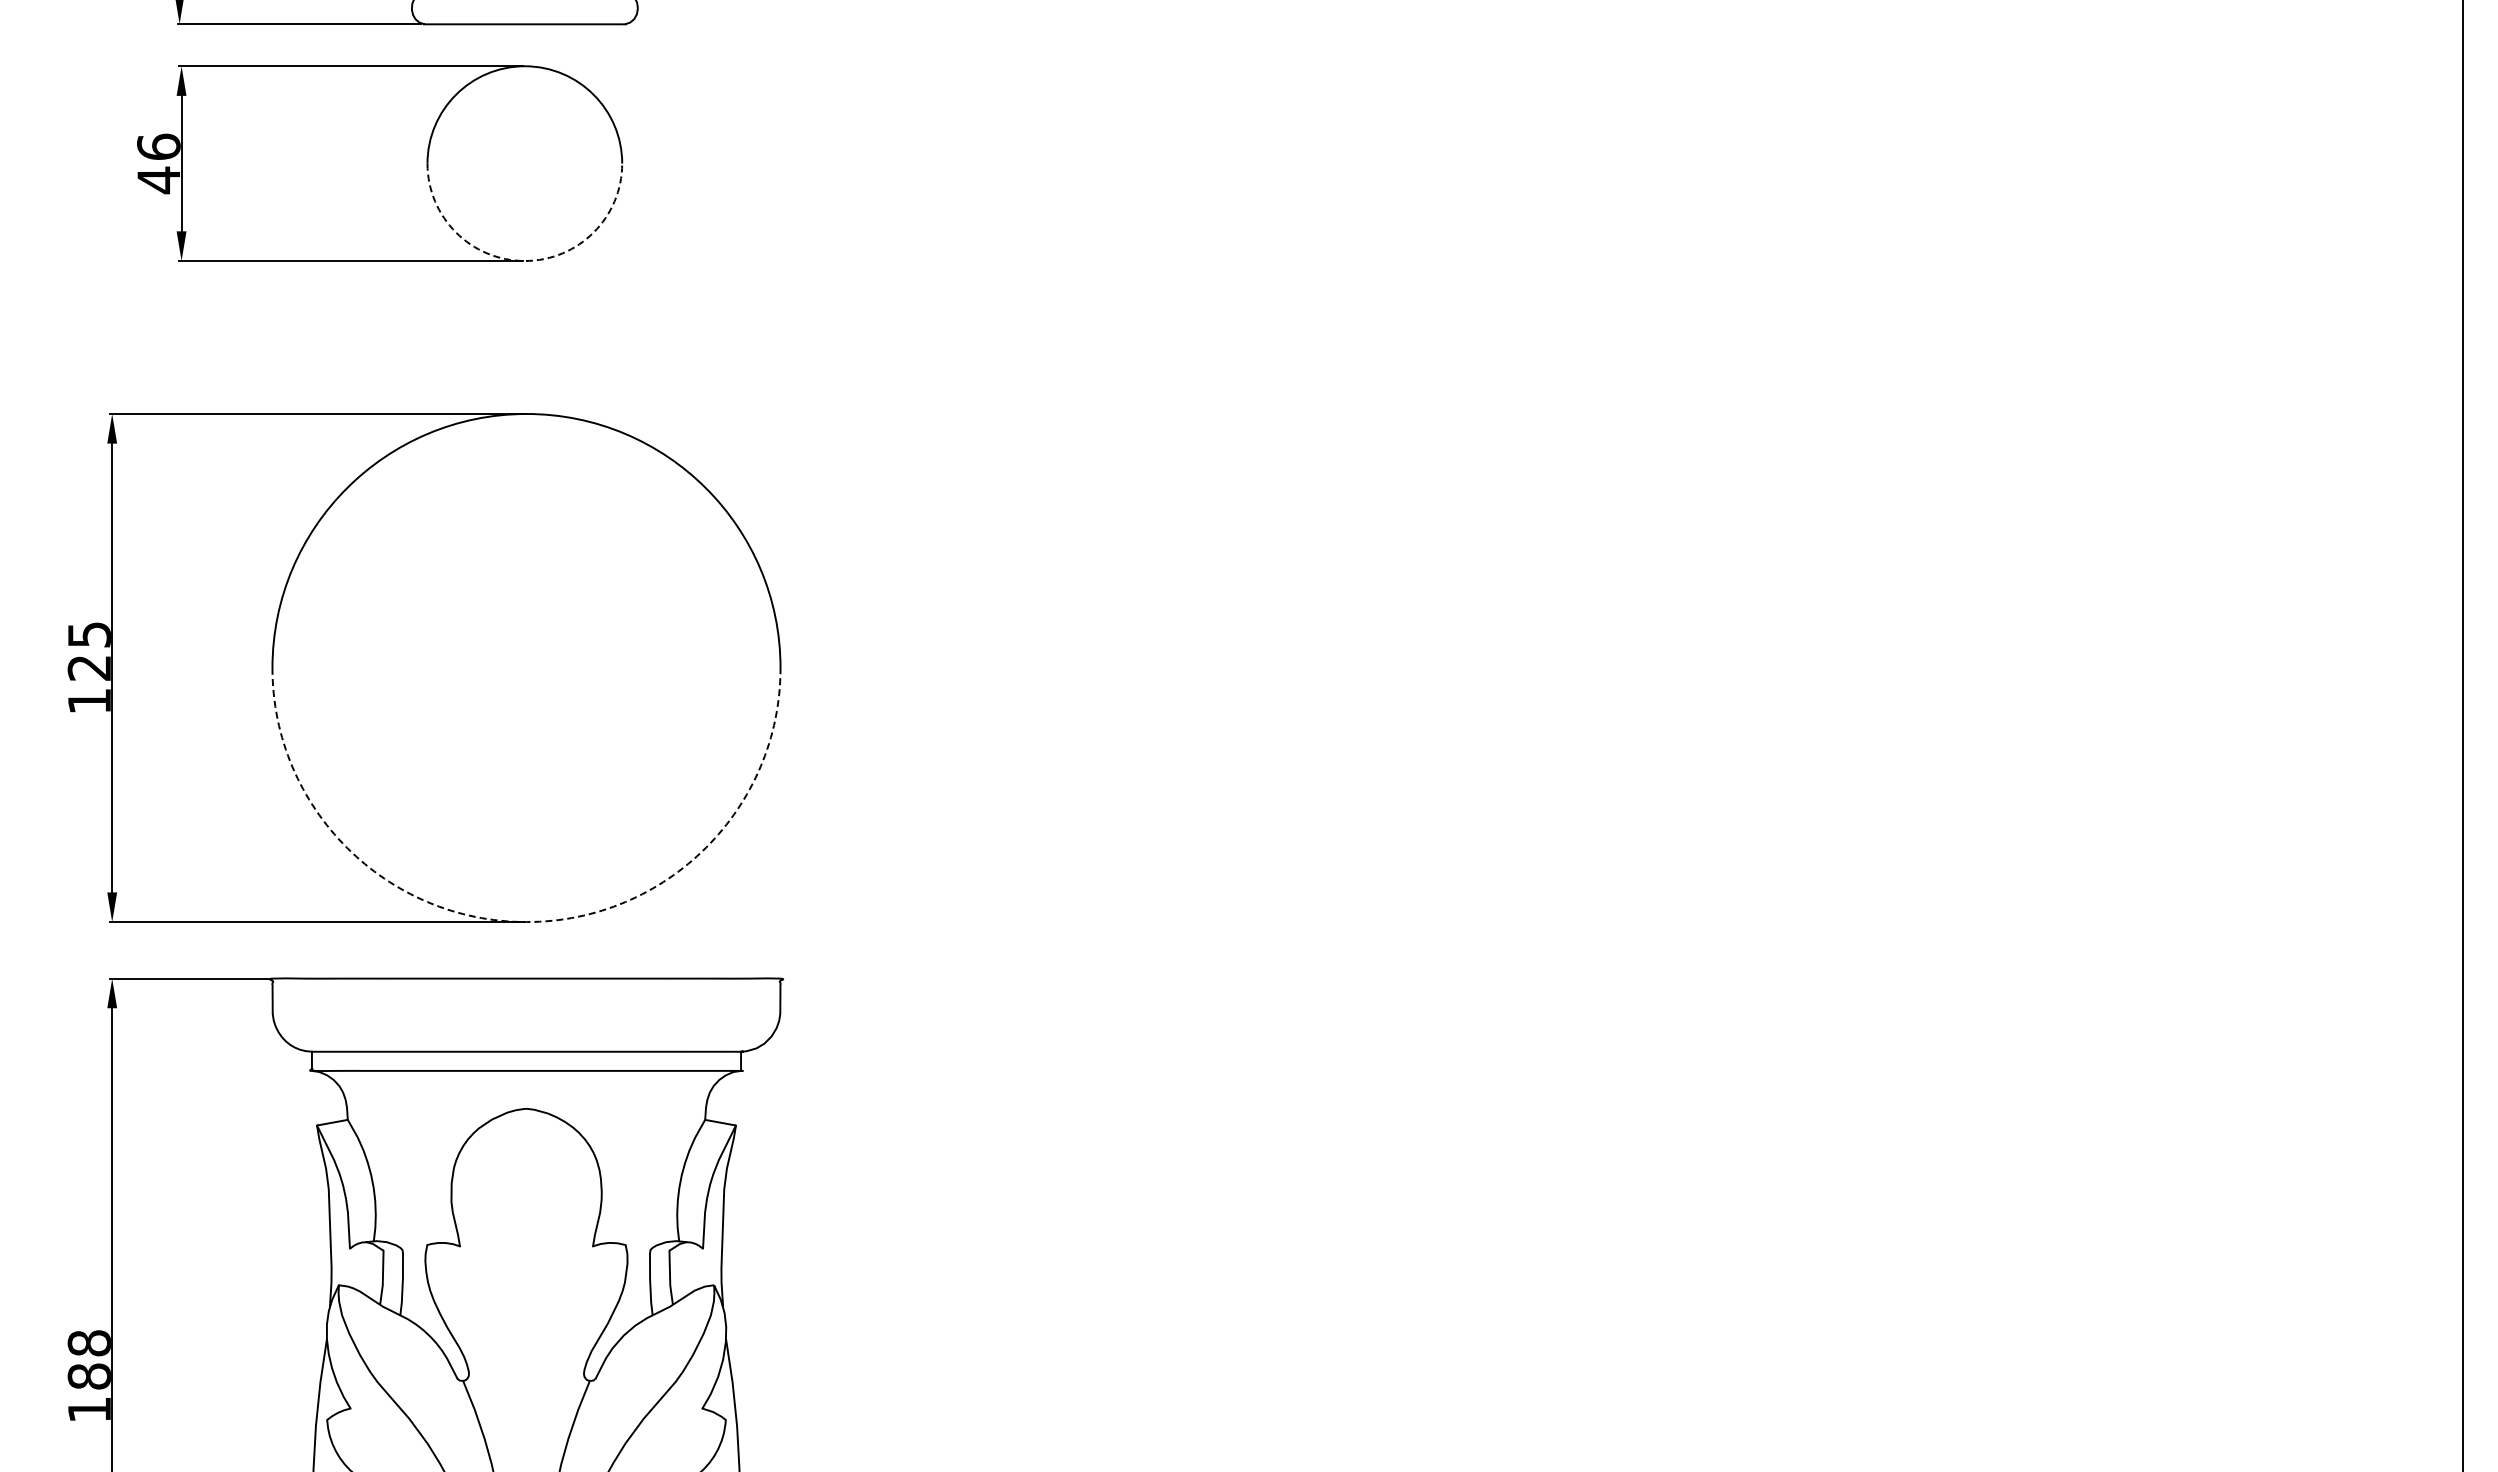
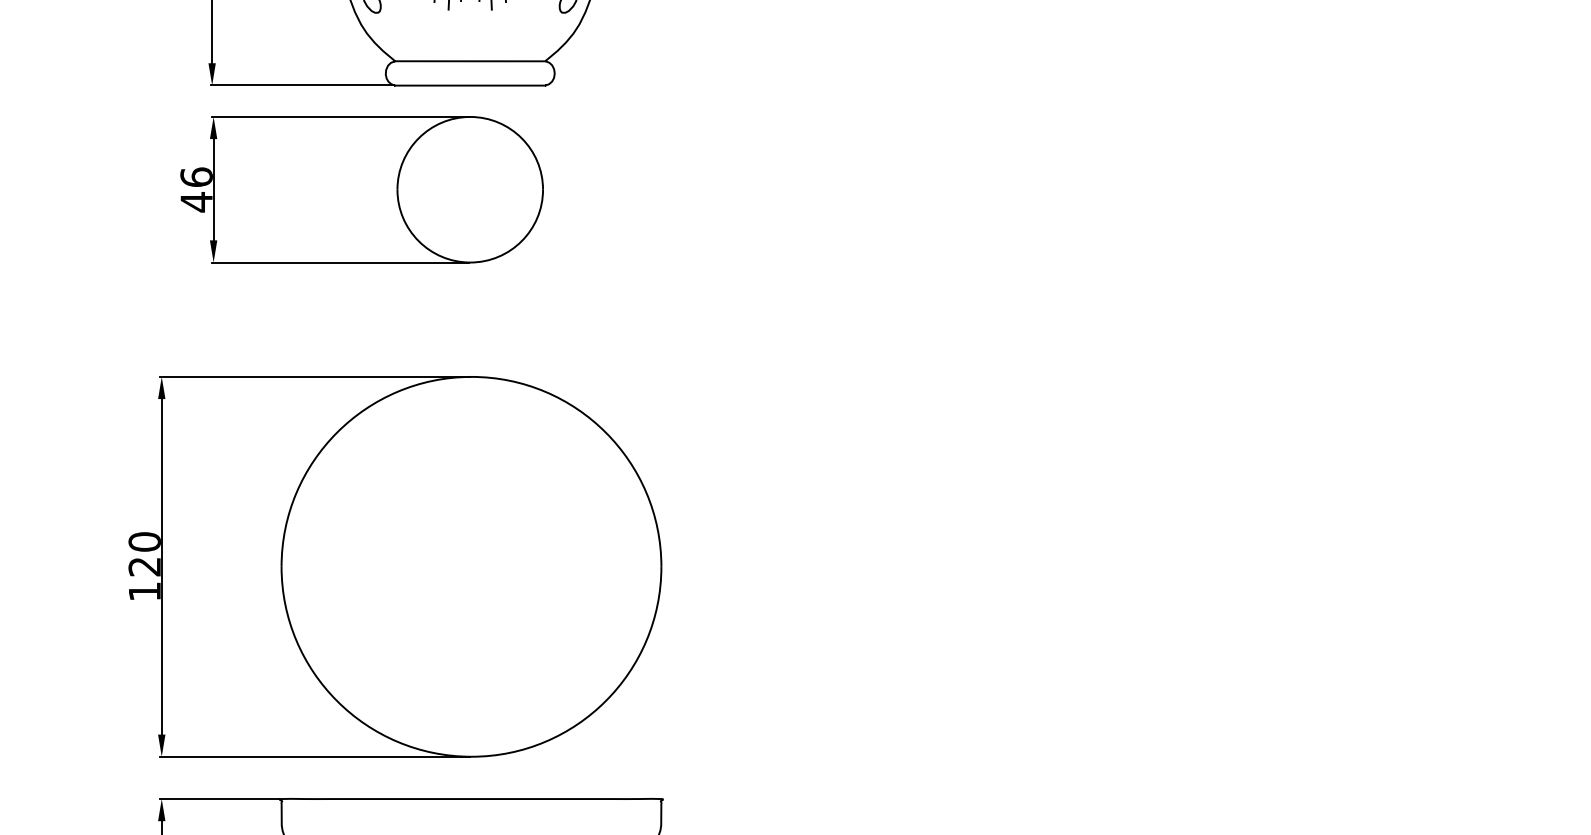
arc: (524, 261) -> (469, 262), dashed -> solid
text: (88, 634) -> (144, 541), 125 -> 120
arc: (526, 922) -> (471, 757), dashed -> solid

